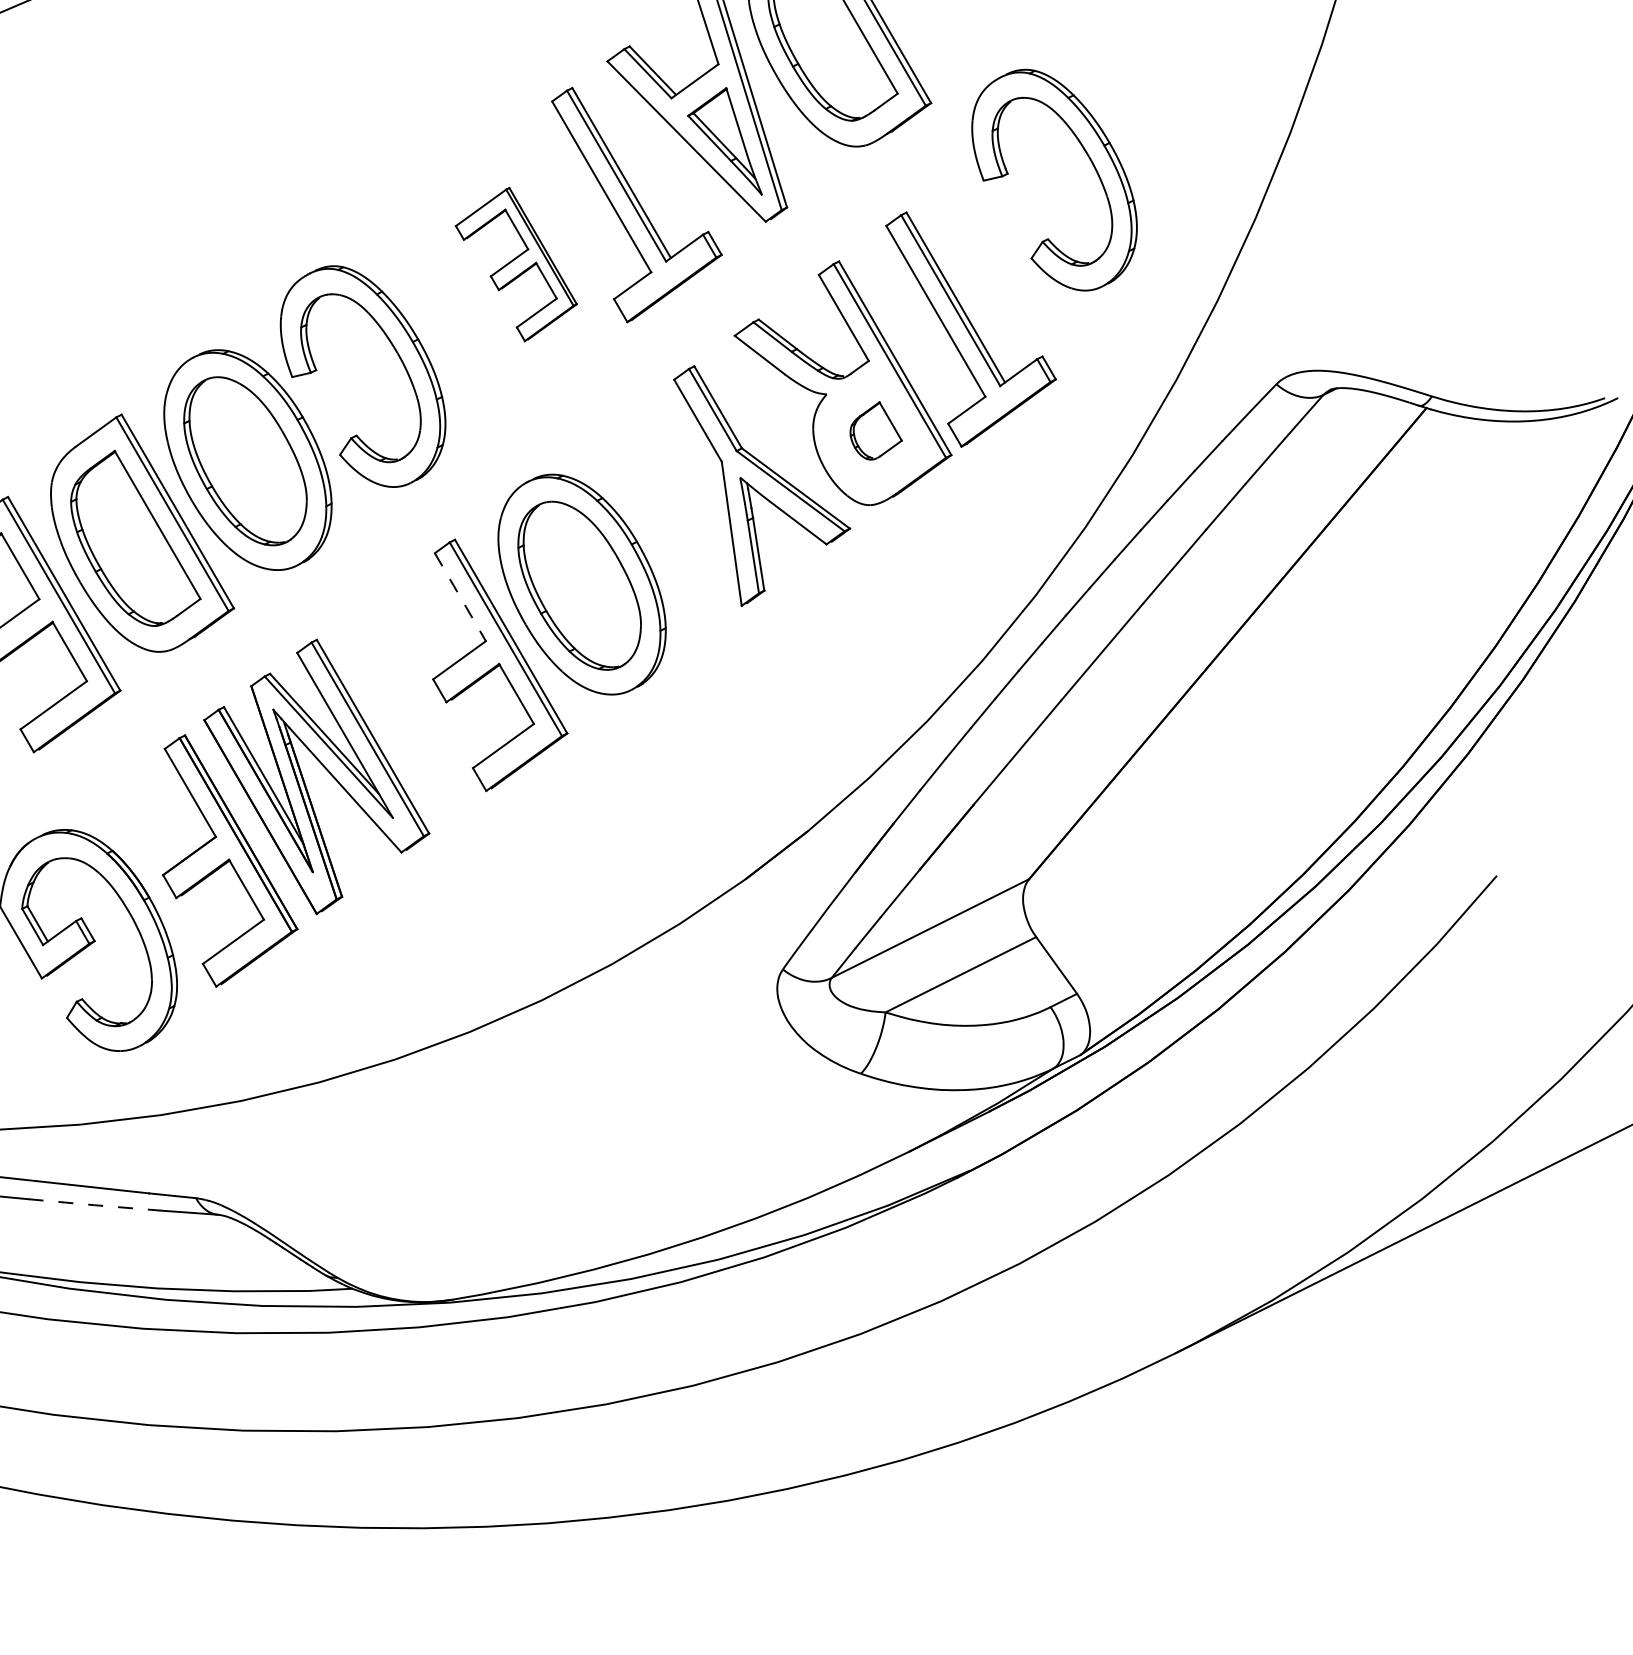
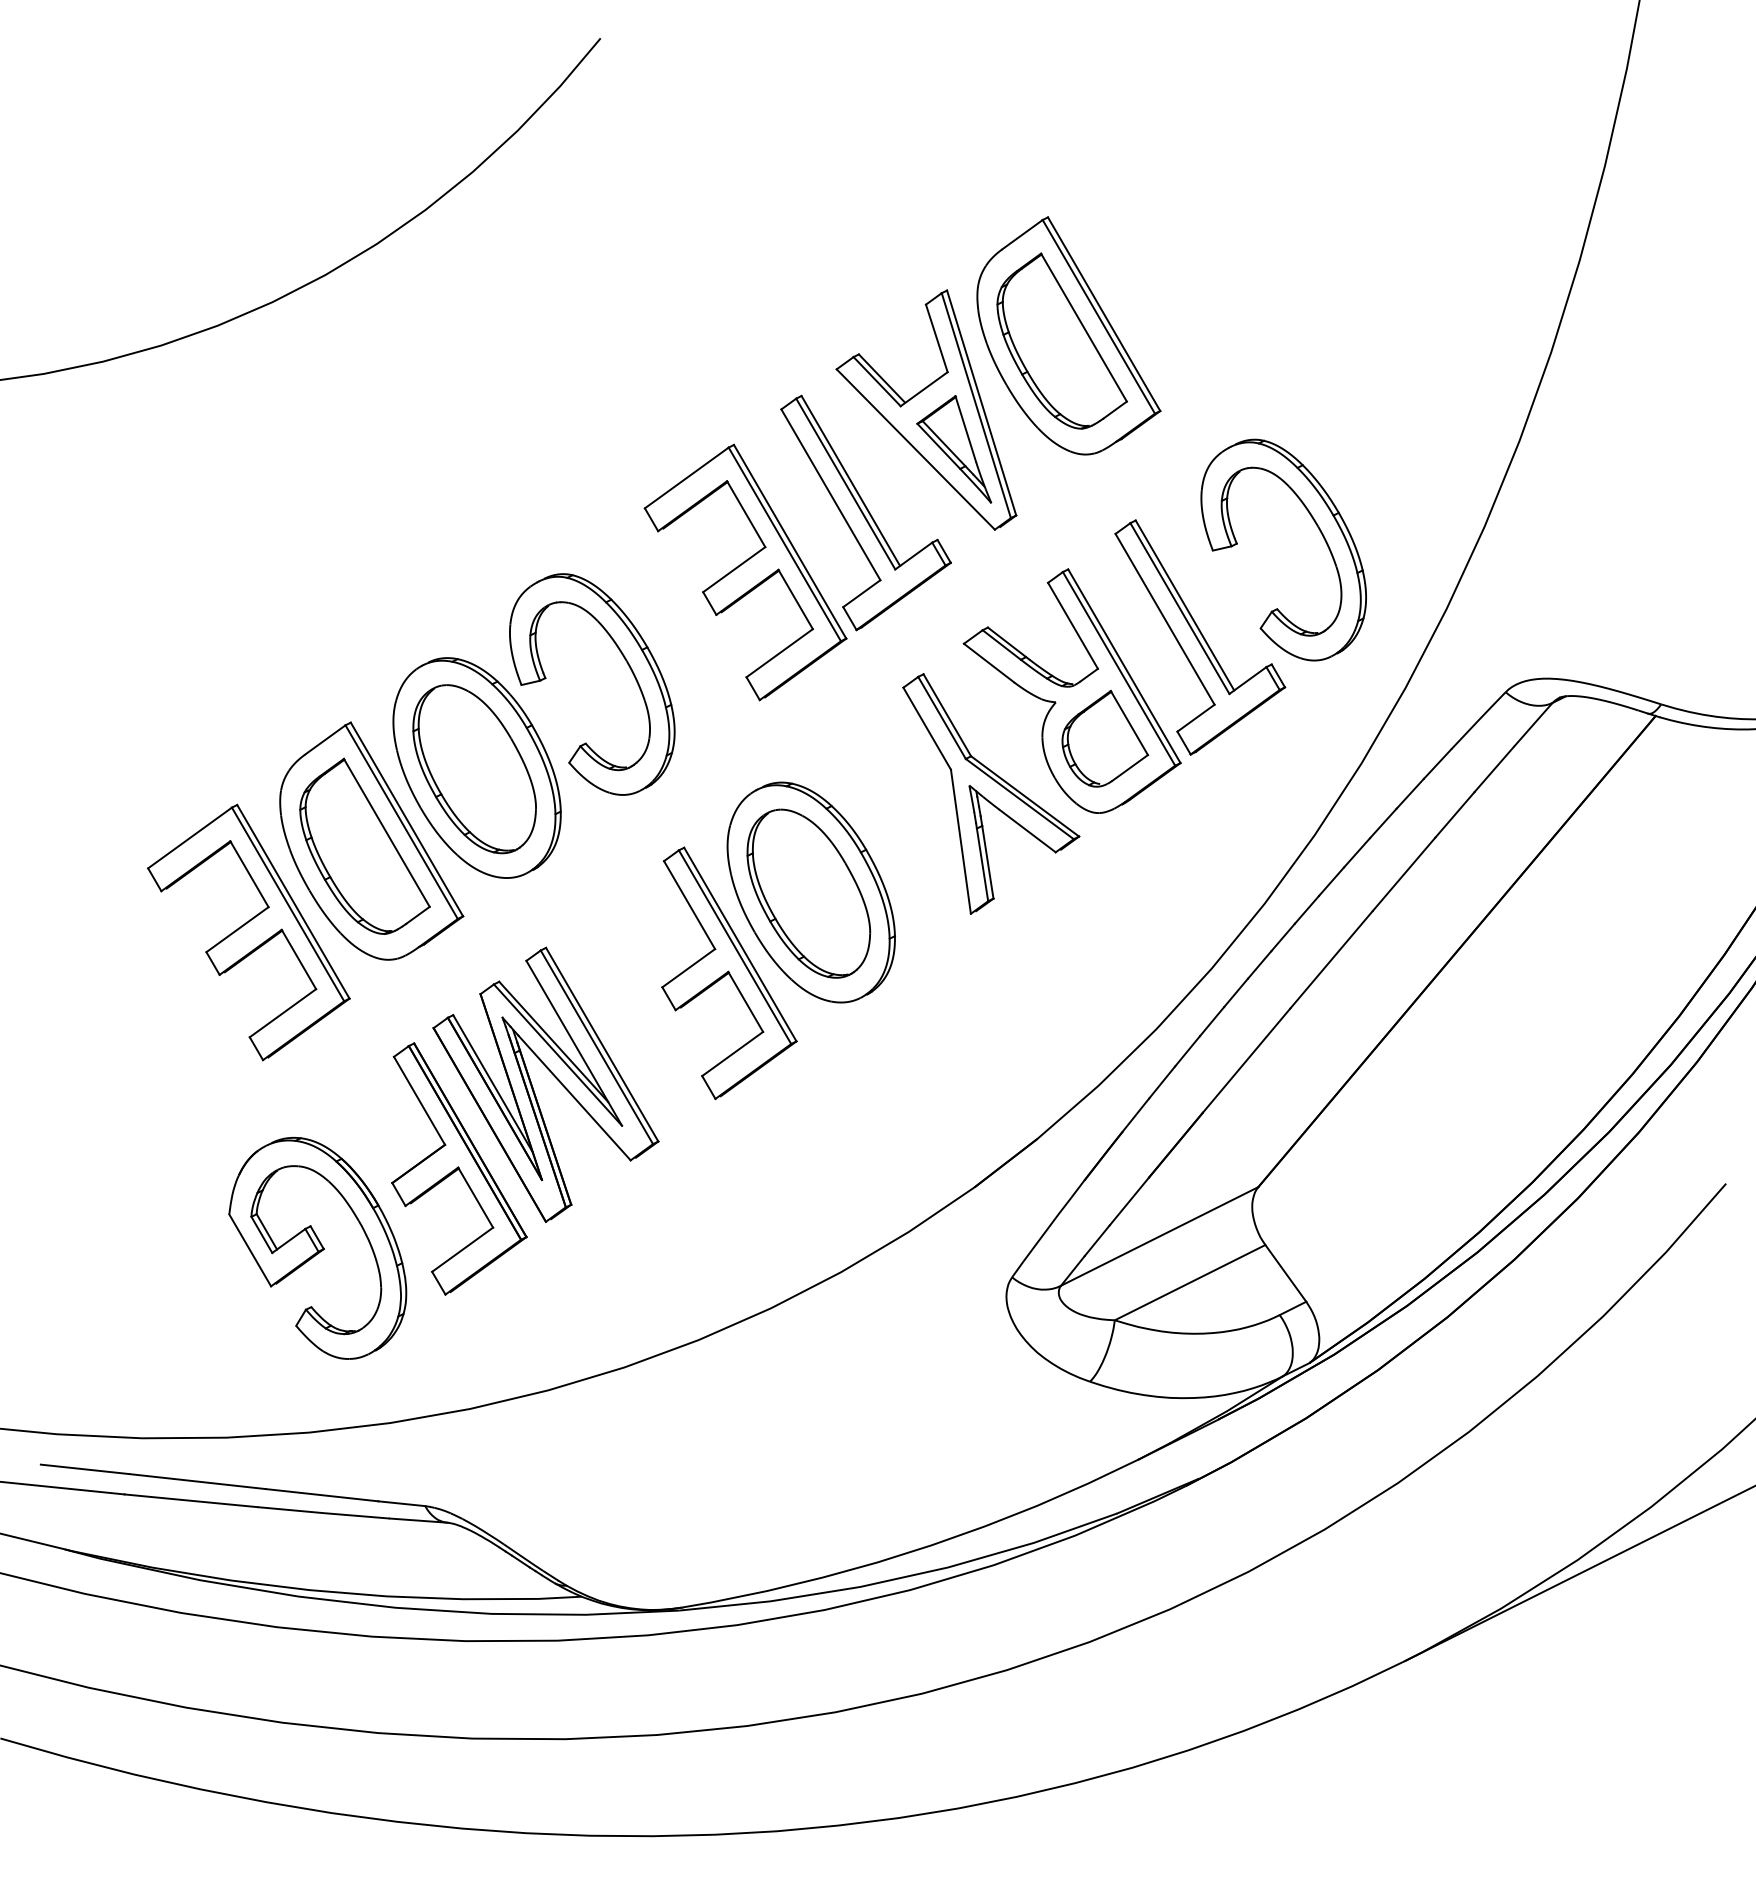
part: (1090, 161) -> (1319, 531), moved
part: (516, 264) -> (745, 572), size x1.67
part: (876, 430) -> (1105, 738), size x1.67
line: (460, 597) -> (689, 905), dashed -> solid
line: (94, 1205) -> (323, 1513), dashed -> solid

